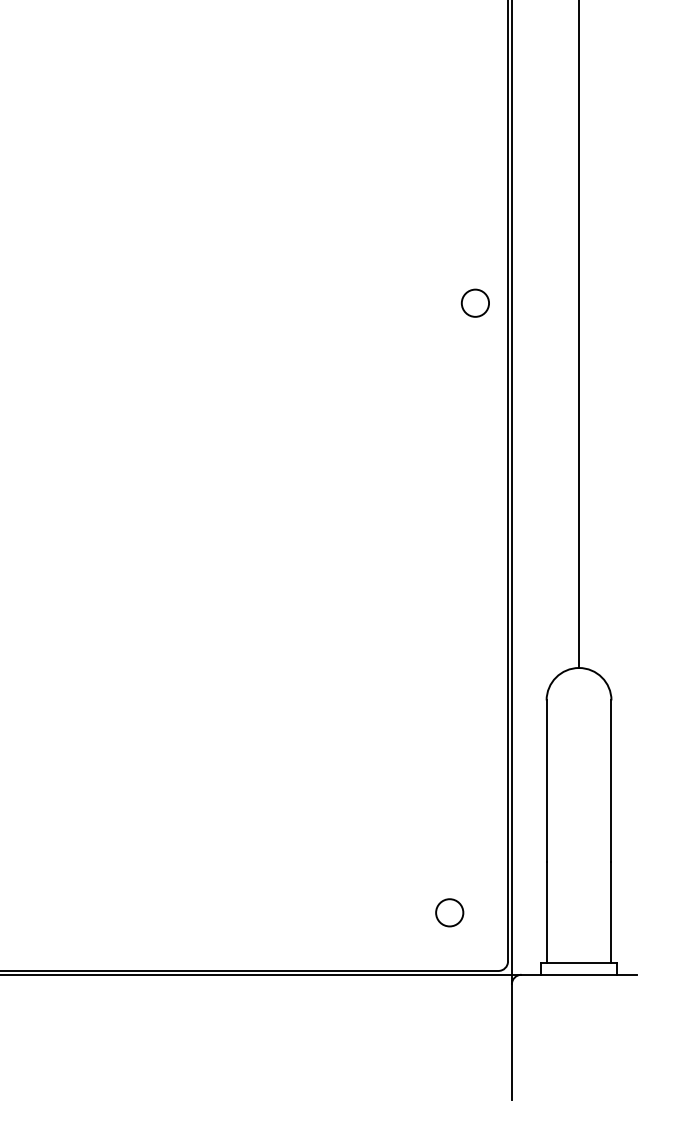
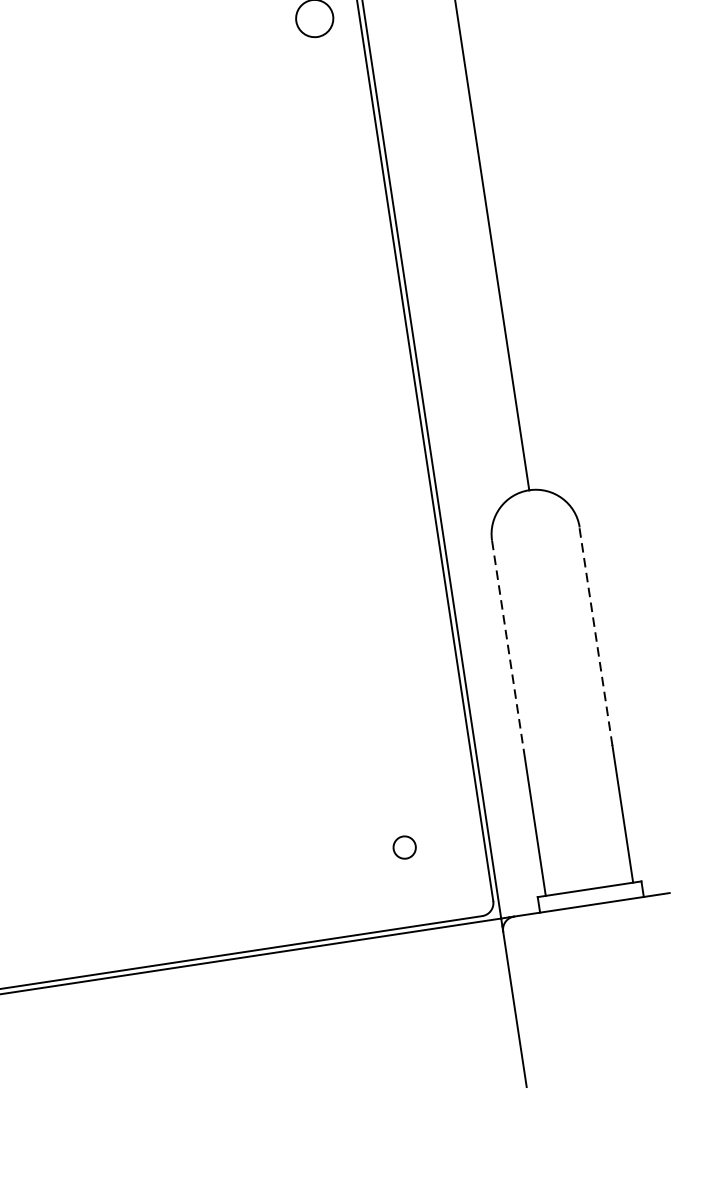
line: (546, 781) -> (508, 650), solid -> dashed
line: (611, 781) -> (596, 636), solid -> dashed
circle: (449, 912) -> (404, 847), size x0.6

